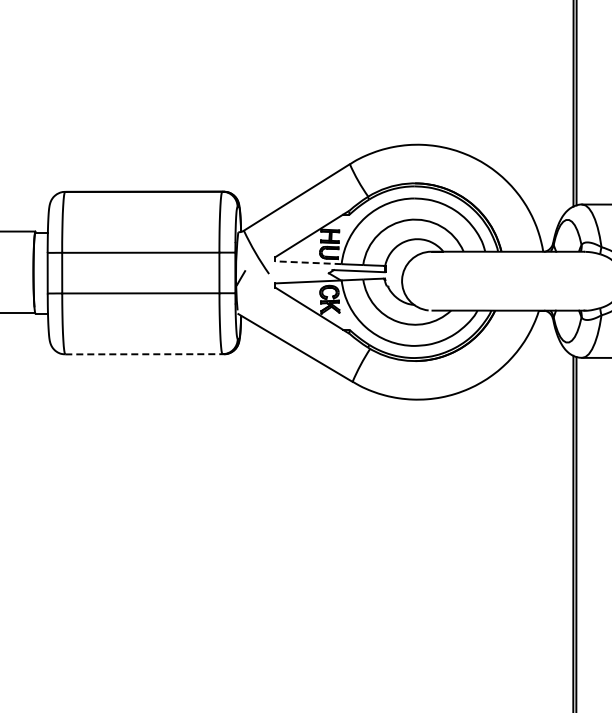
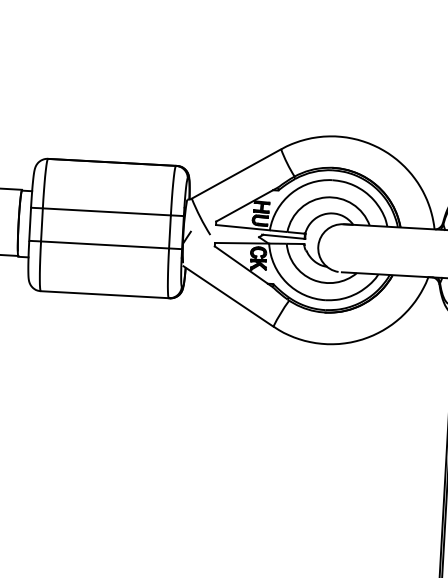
line: (308, 262) -> (242, 227), dashed -> solid
line: (143, 354) -> (104, 294), dashed -> solid

